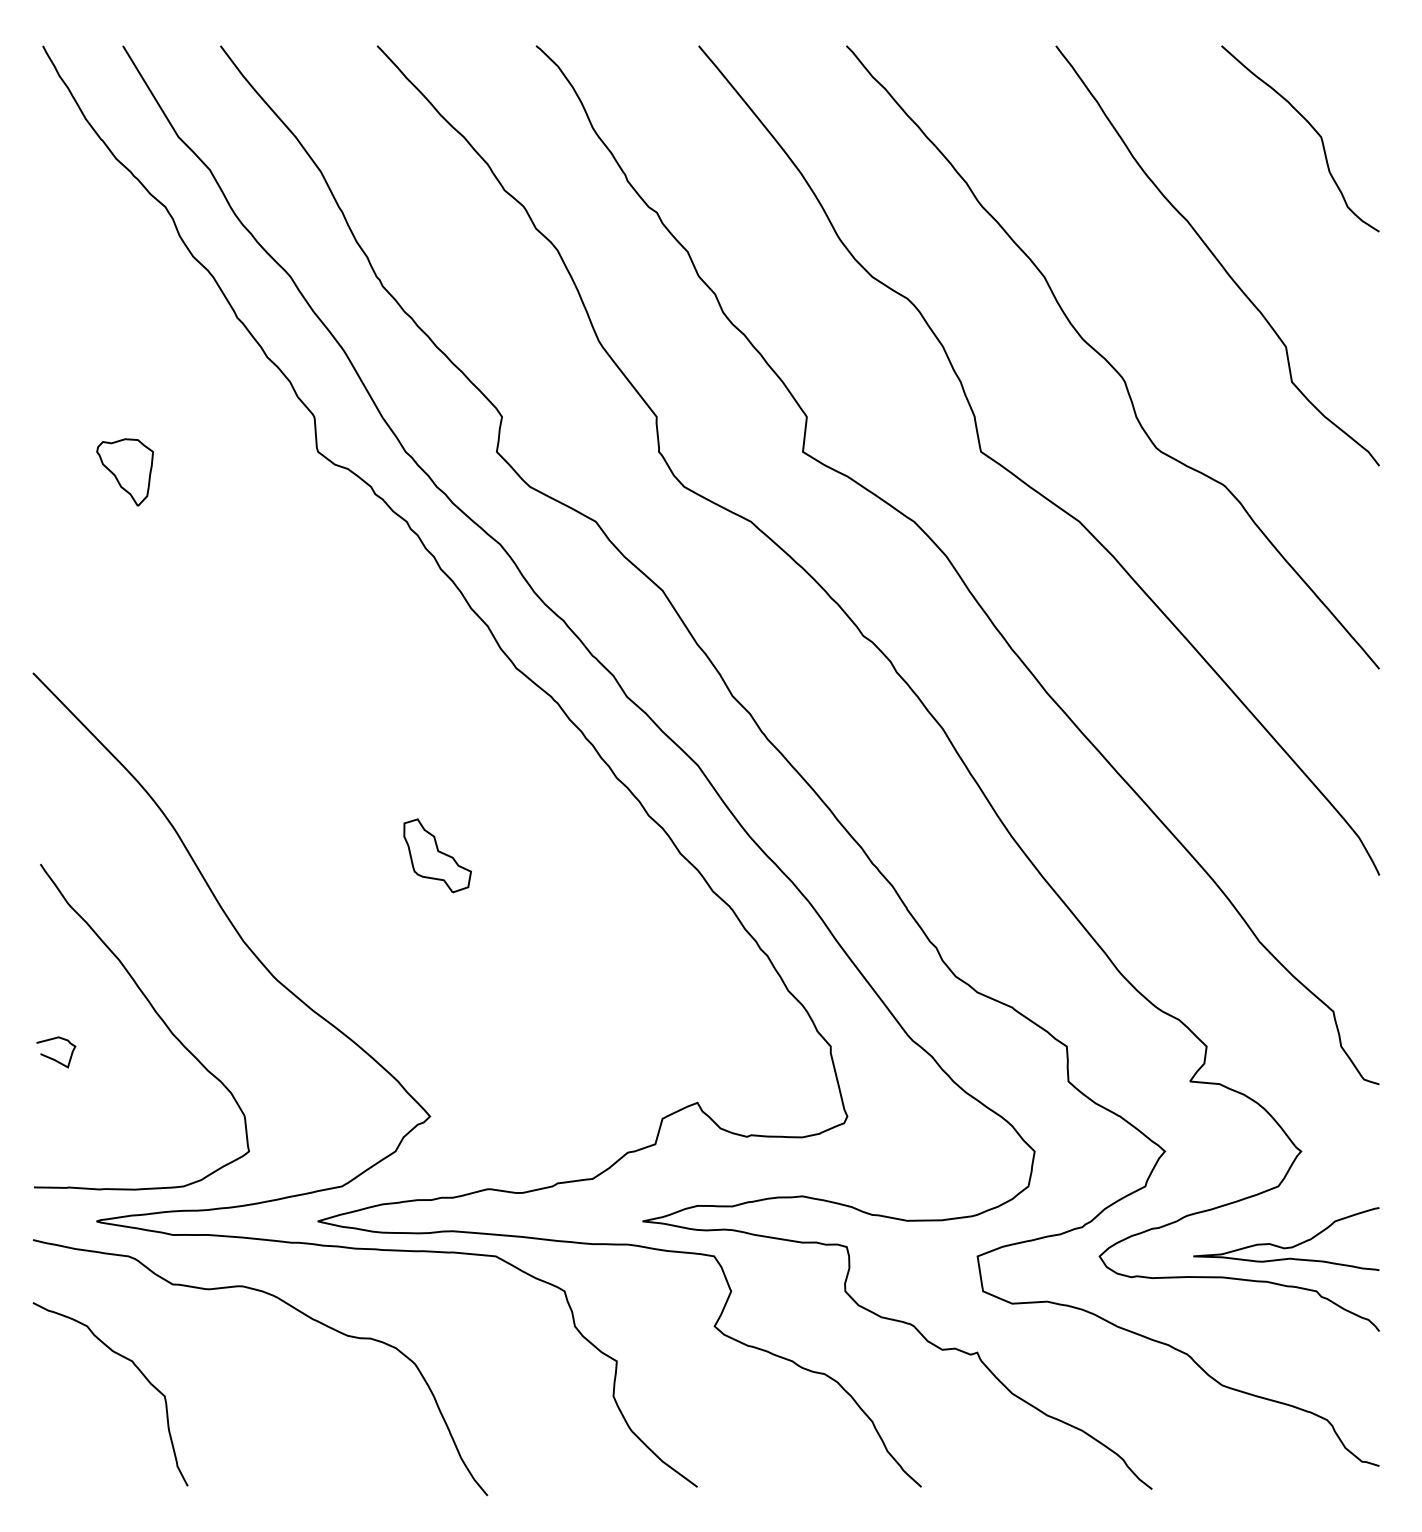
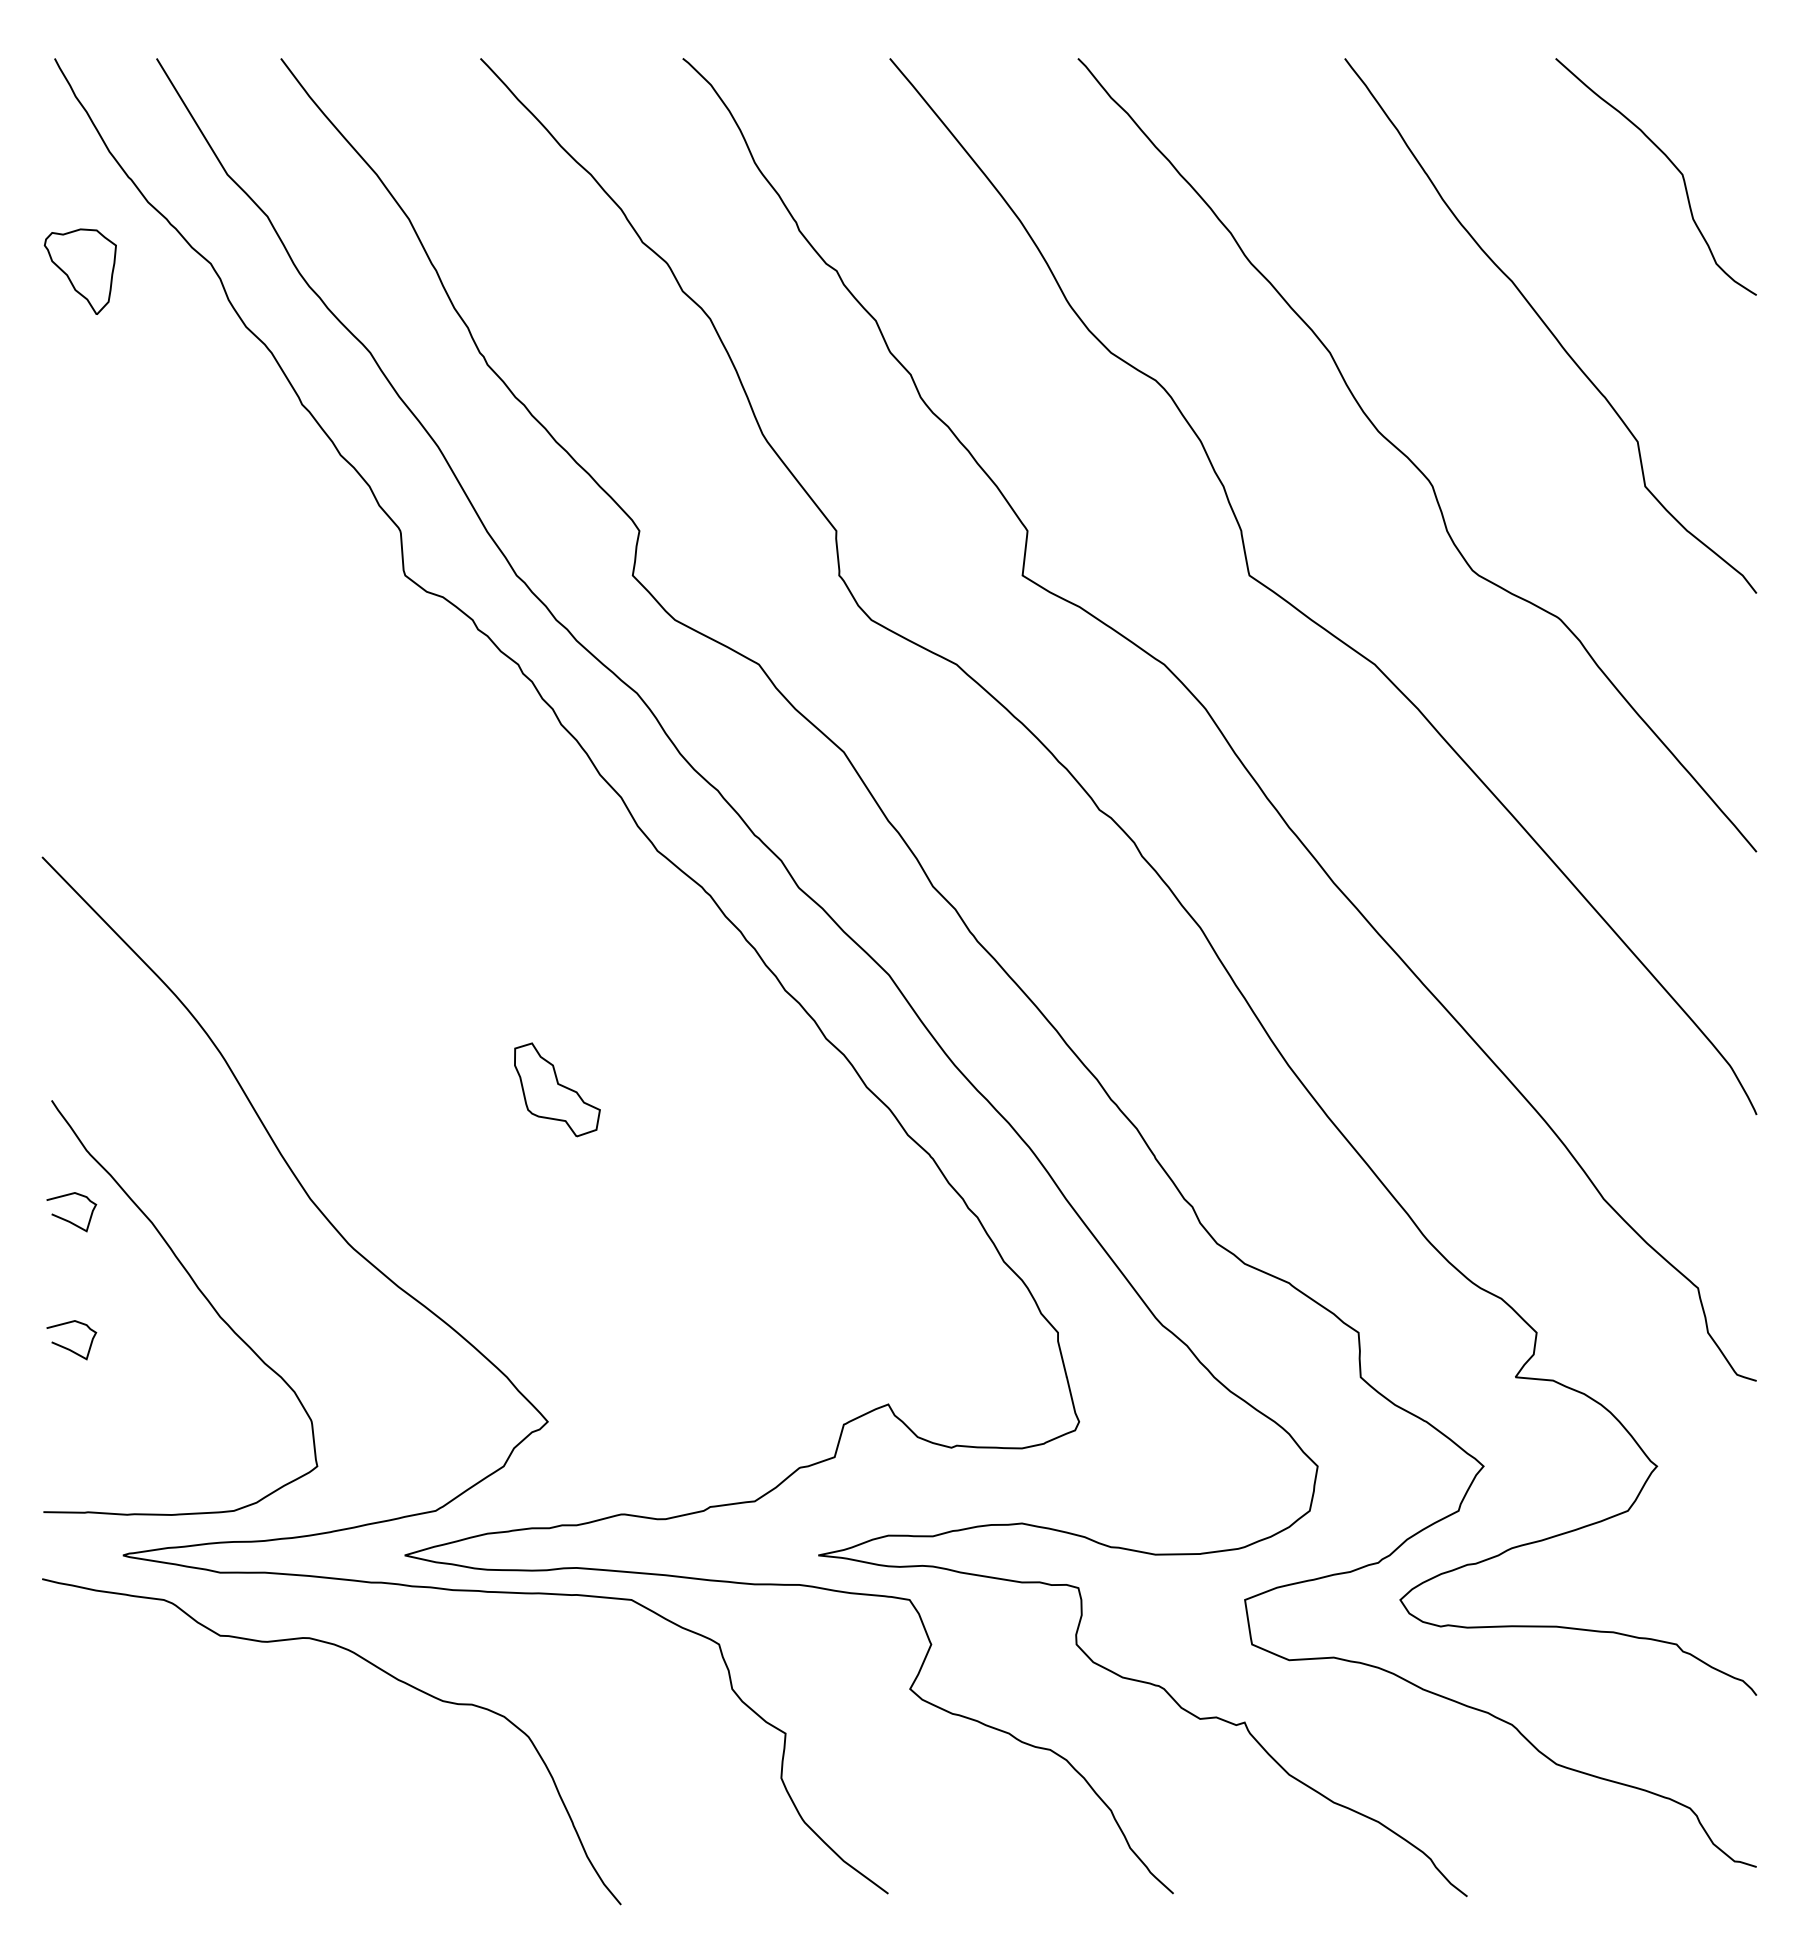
part: (124, 472) -> (79, 271), moved
curve: (54, 958) -> (69, 1220), added
curve: (1285, 1247) -> (1637, 1588), removed
curve: (140, 1372) -> (178, 1747), removed

